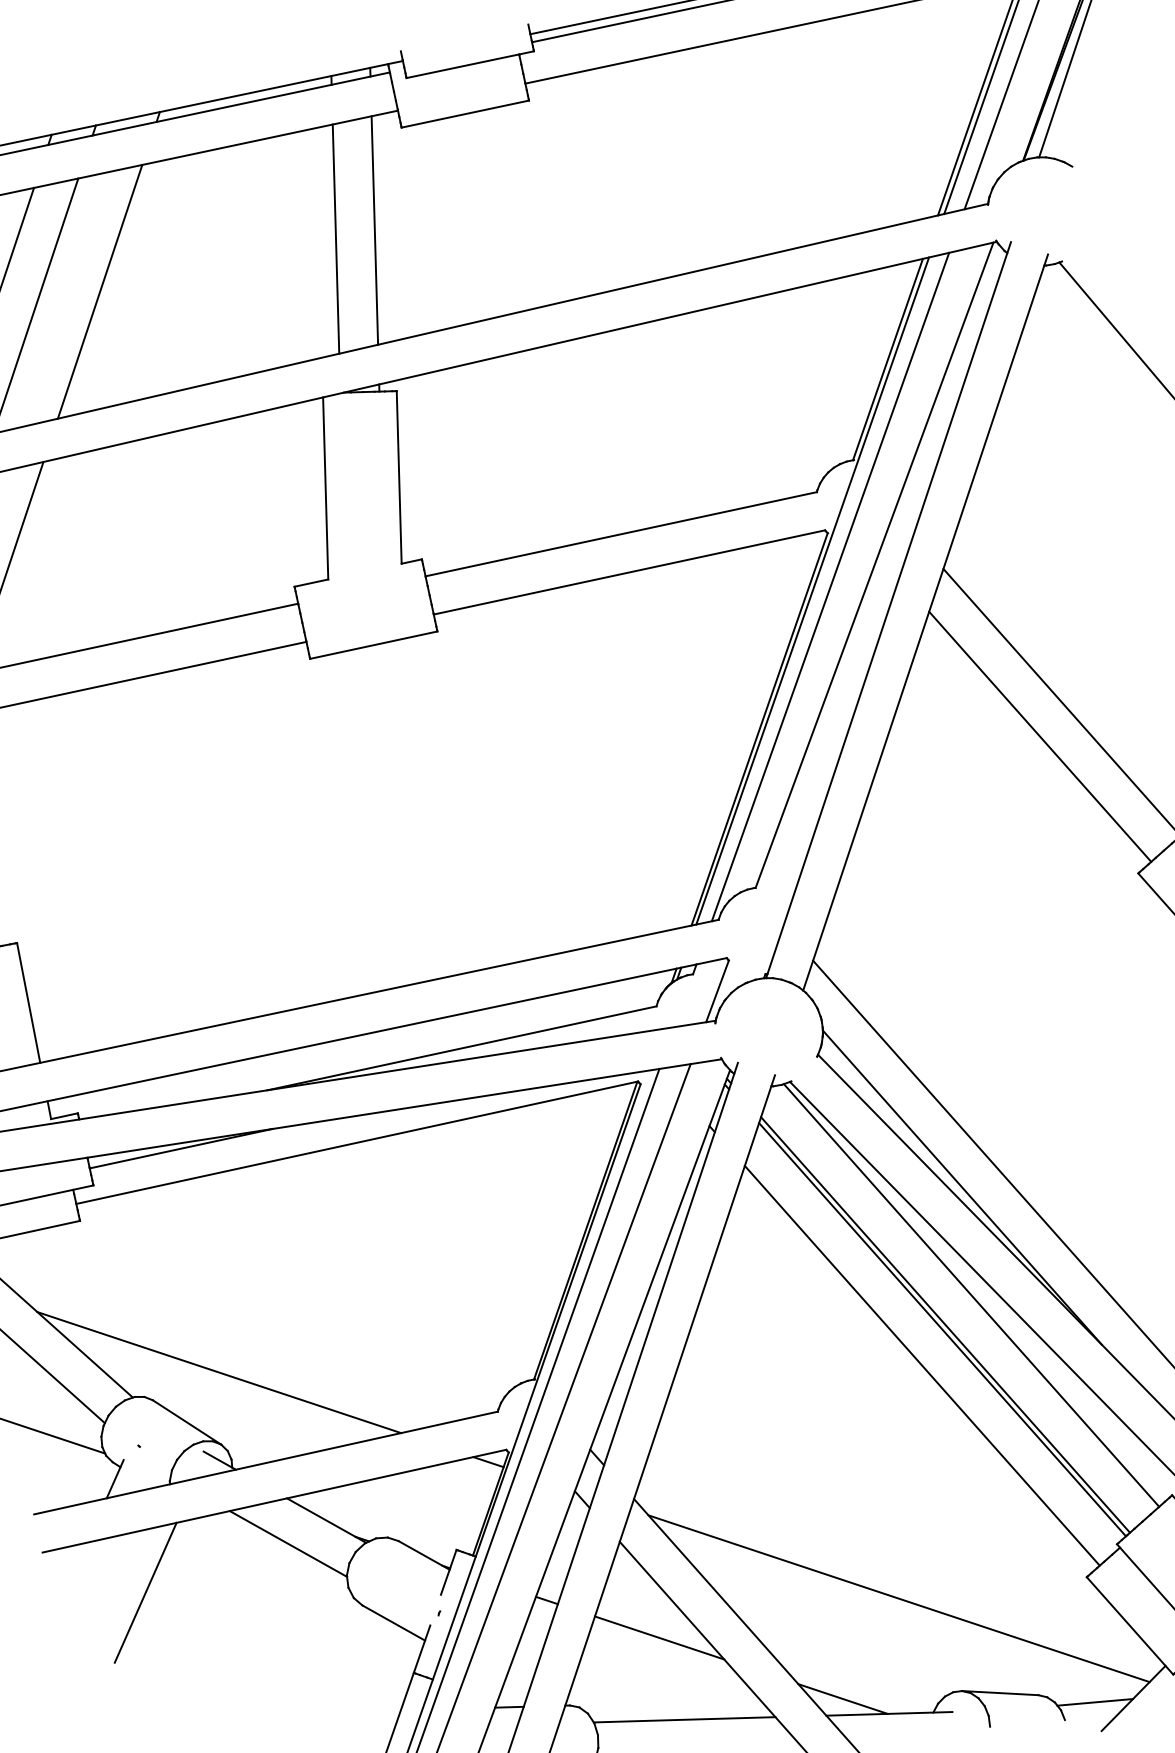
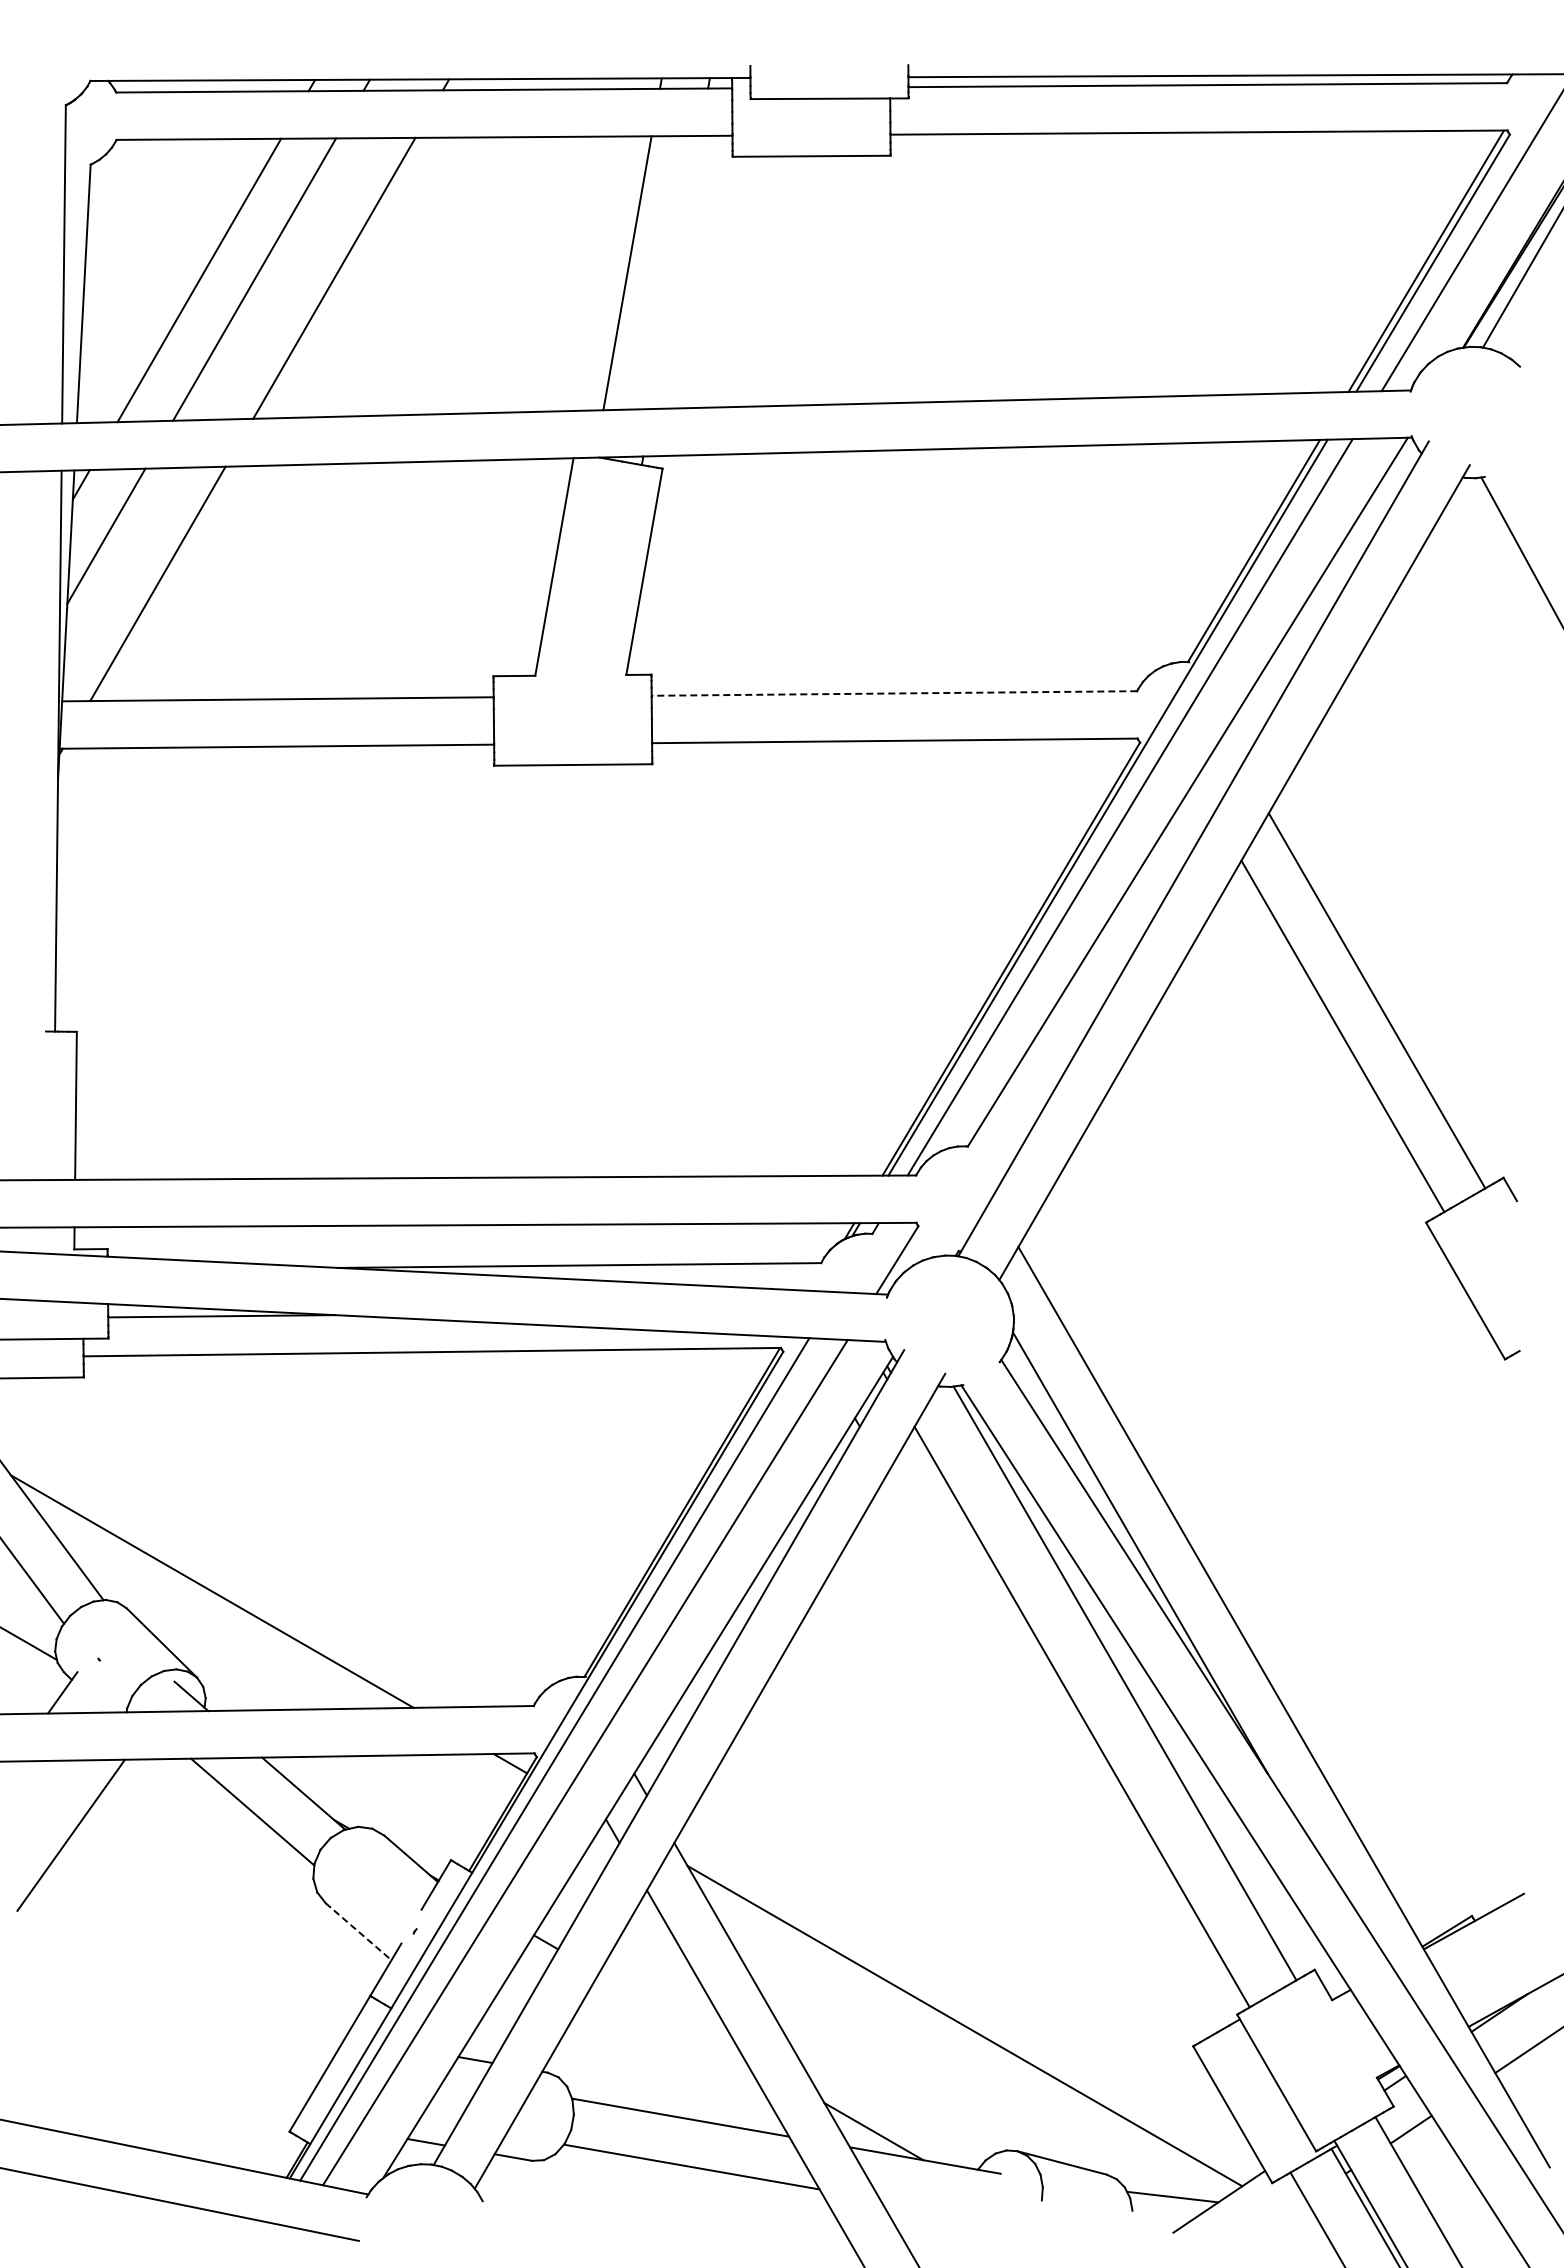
line: (374, 230) -> (675, 272), removed
line: (621, 534) -> (894, 693), solid -> dashed
line: (945, 1325) -> (1086, 1712), removed
line: (922, 1365) -> (1049, 1754), removed
line: (393, 1622) -> (358, 1931), solid -> dashed
line: (659, 1638) -> (670, 2014), removed

